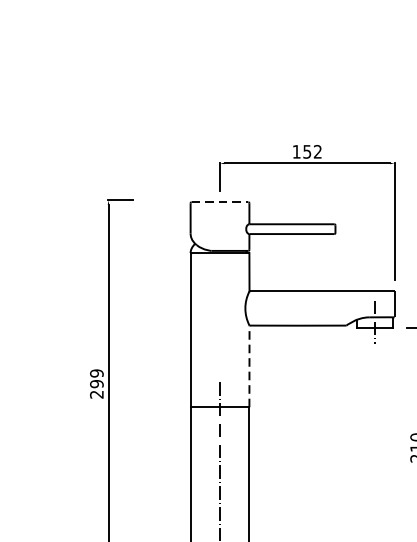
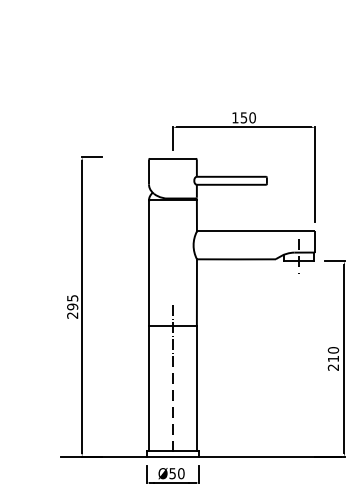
text: (317, 151) -> (252, 117), 152 -> 150
line: (220, 201) -> (173, 158), dashed -> solid
line: (248, 366) -> (196, 292), dashed -> solid
text: (96, 373) -> (72, 298), 299 -> 295

